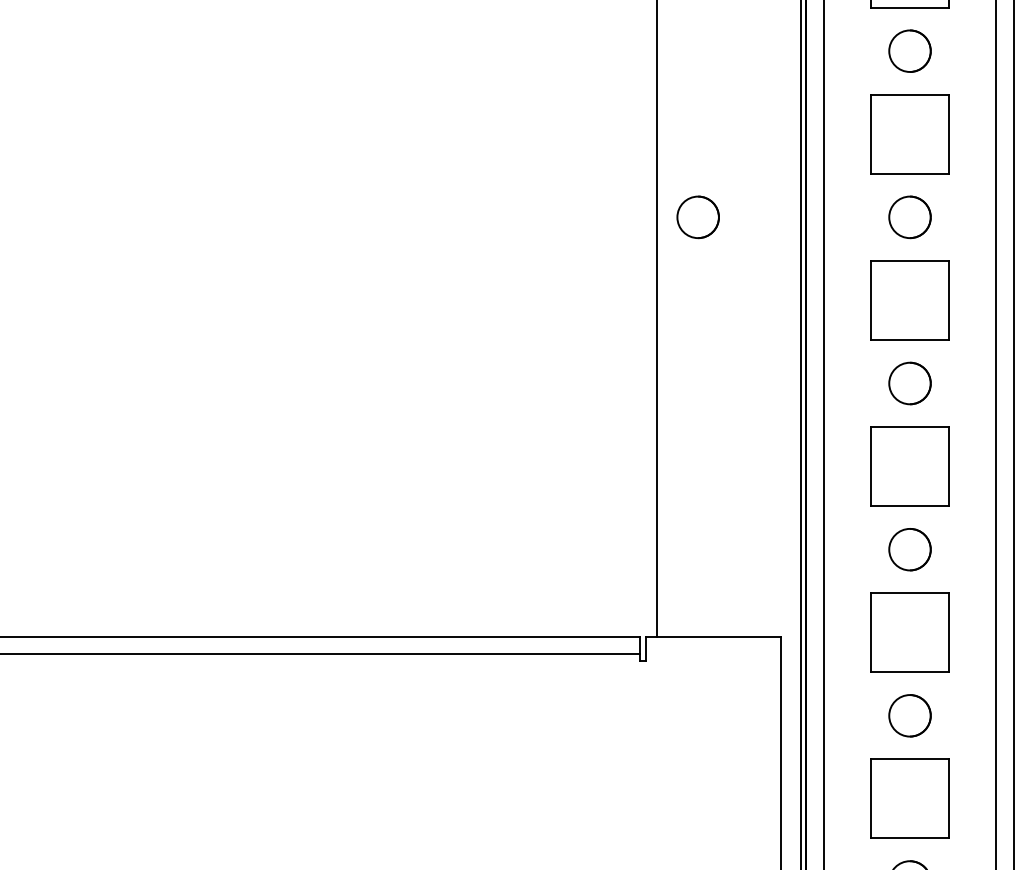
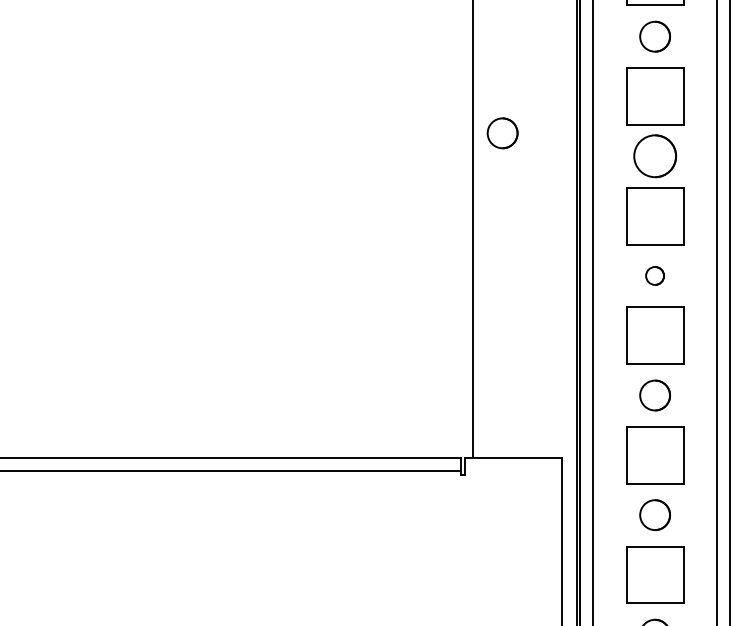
part: (697, 217) -> (502, 133), moved
part: (909, 217) -> (654, 156), size x1.4
circle: (909, 382) -> (654, 275), size x0.6

